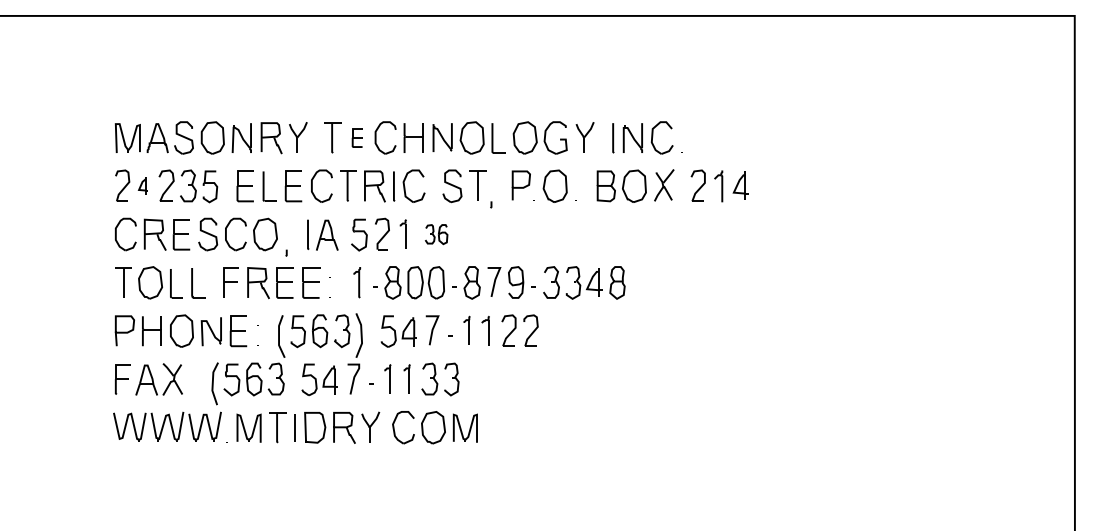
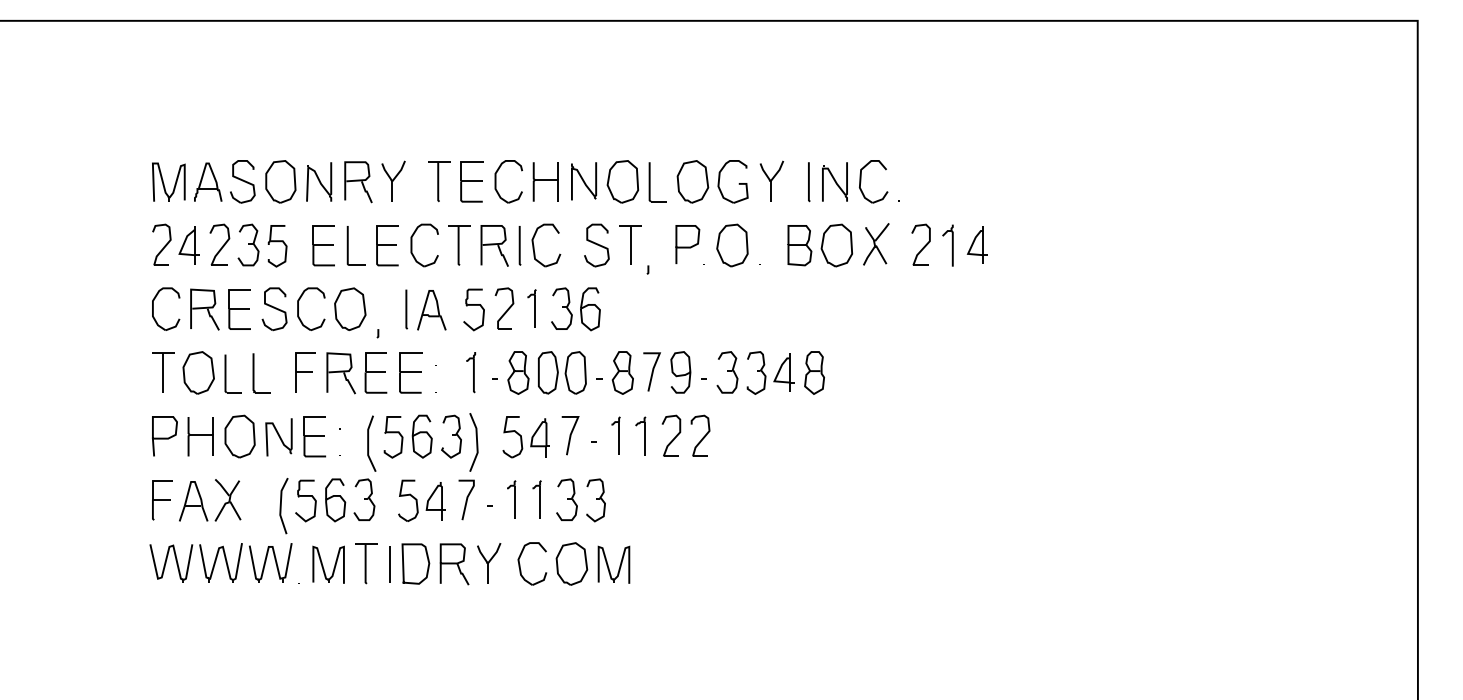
part: (357, 137) -> (471, 181), size x1.67
part: (143, 185) -> (189, 244), size x1.67
part: (436, 234) -> (575, 309), size x1.67

